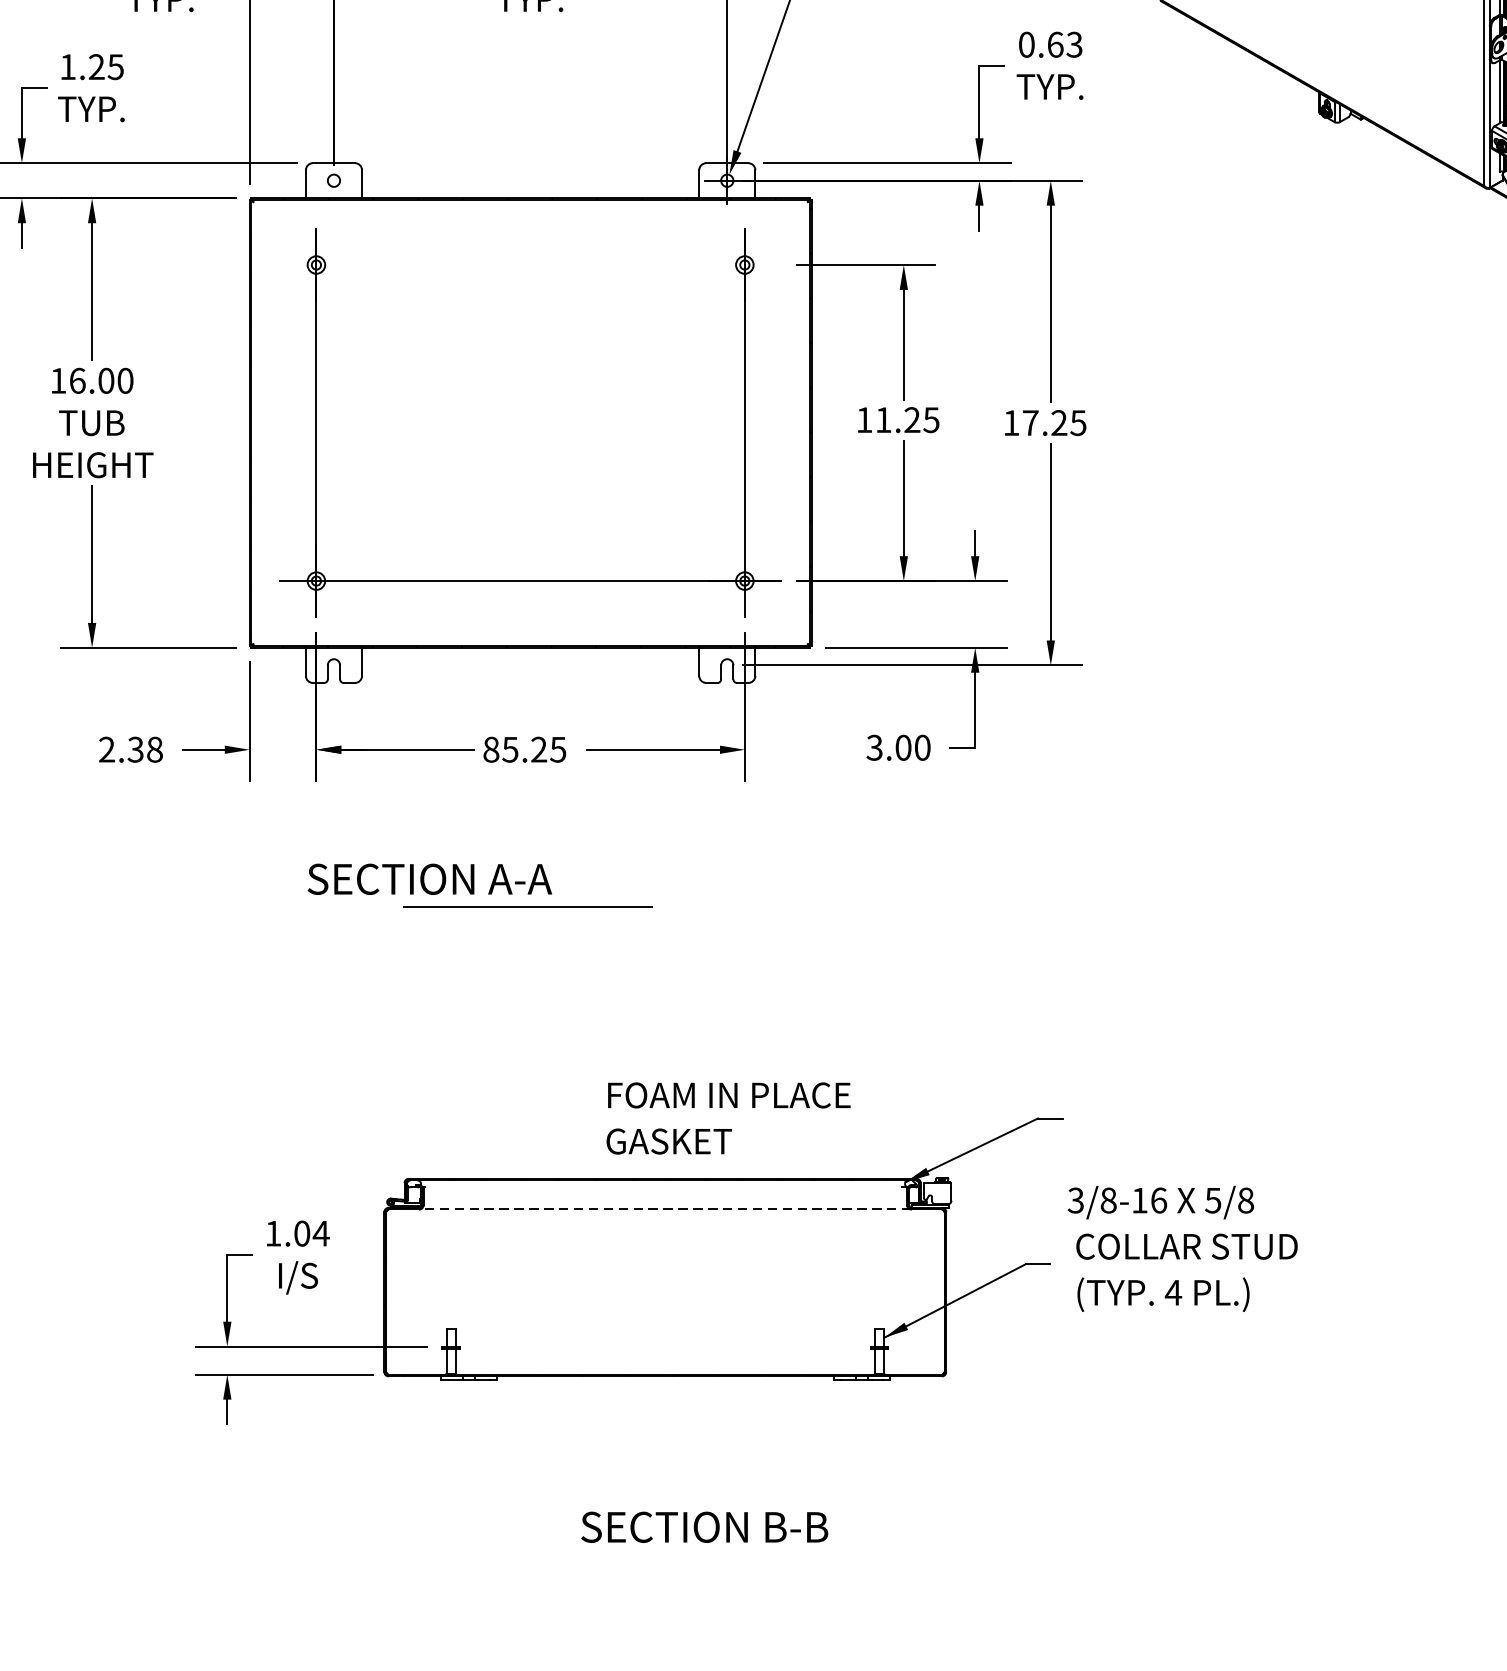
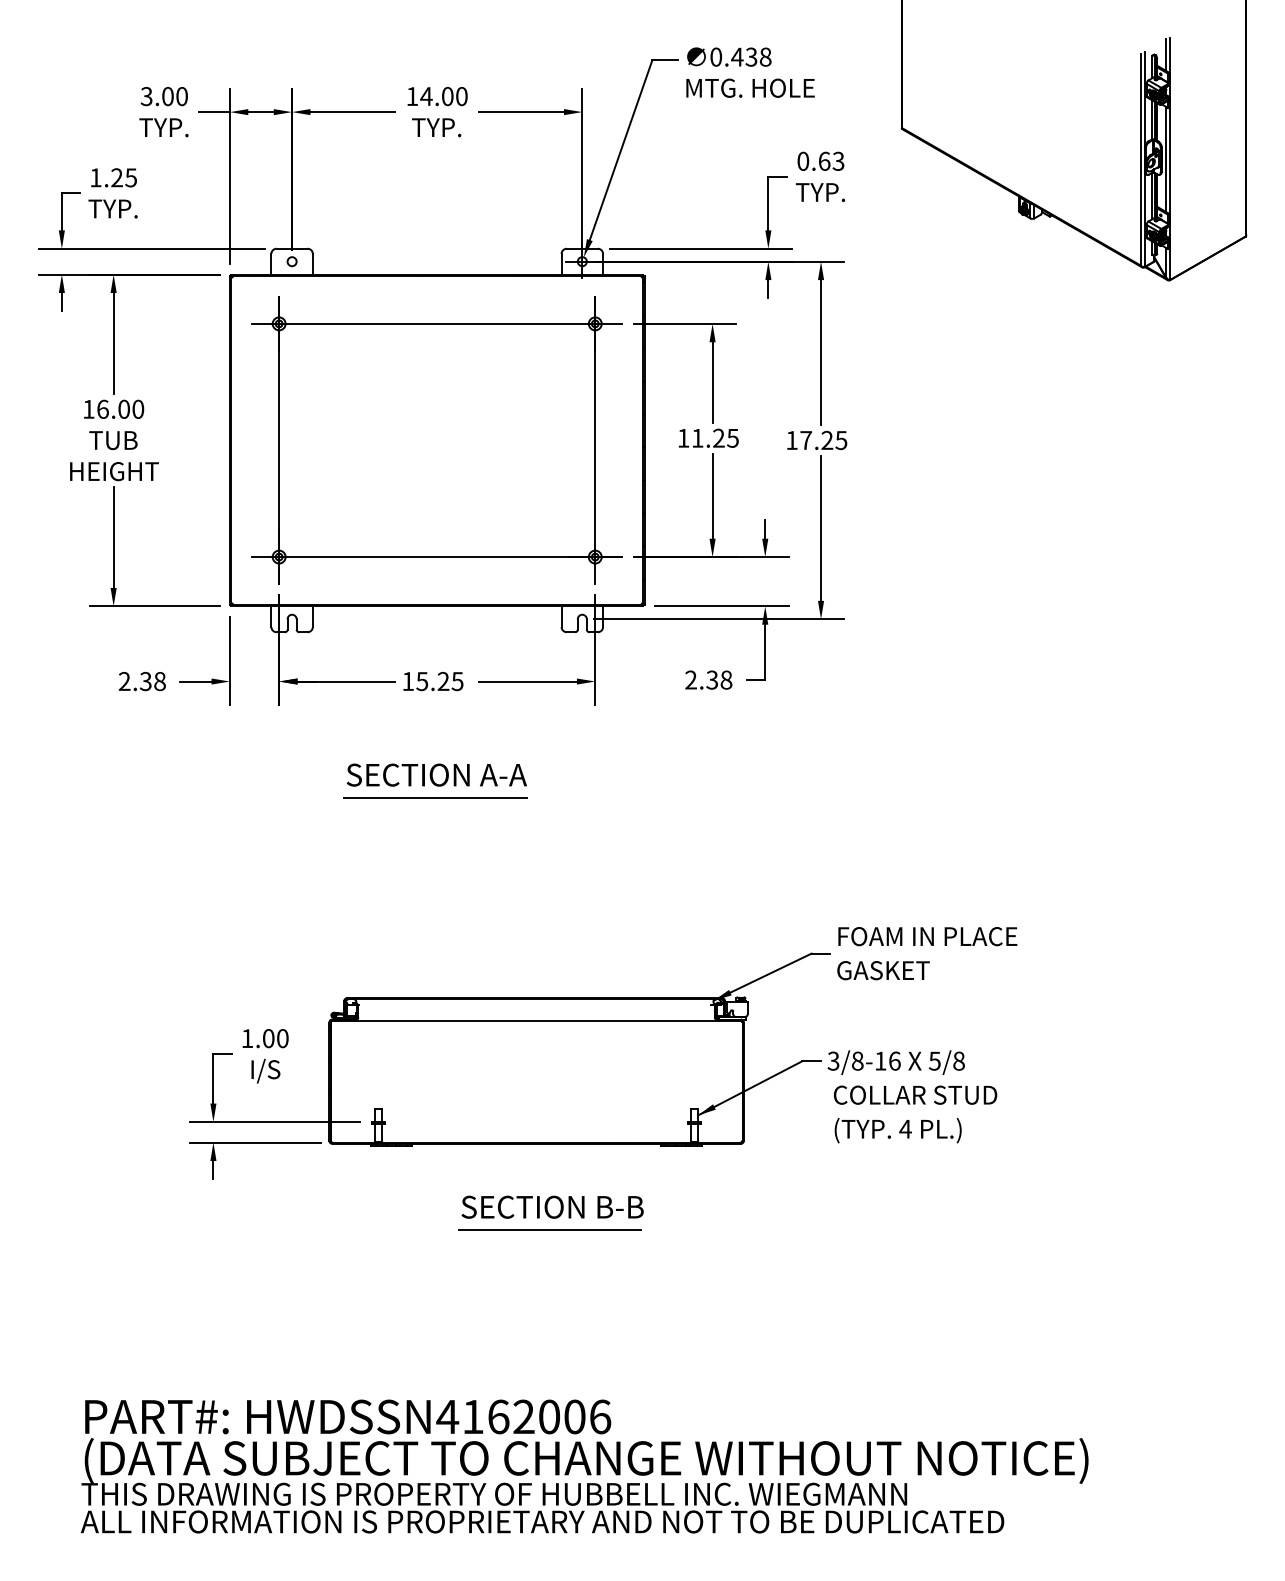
line: (531, 264) -> (437, 323), added
text: (898, 746) -> (708, 679), 3.00 -> 2.38
text: (491, 749) -> (408, 681), 85.25 -> 15.25
text: (429, 878) -> (436, 774), moved
text: (728, 1118) -> (927, 953), moved
line: (665, 1209) -> (536, 1020), dashed -> solid
text: (320, 1233) -> (282, 1038), 1.04 -> 1.00
text: (1182, 1248) -> (912, 1096), moved
line: (682, 1492) -> (549, 1229), added
text: (704, 1526) -> (552, 1206), moved

